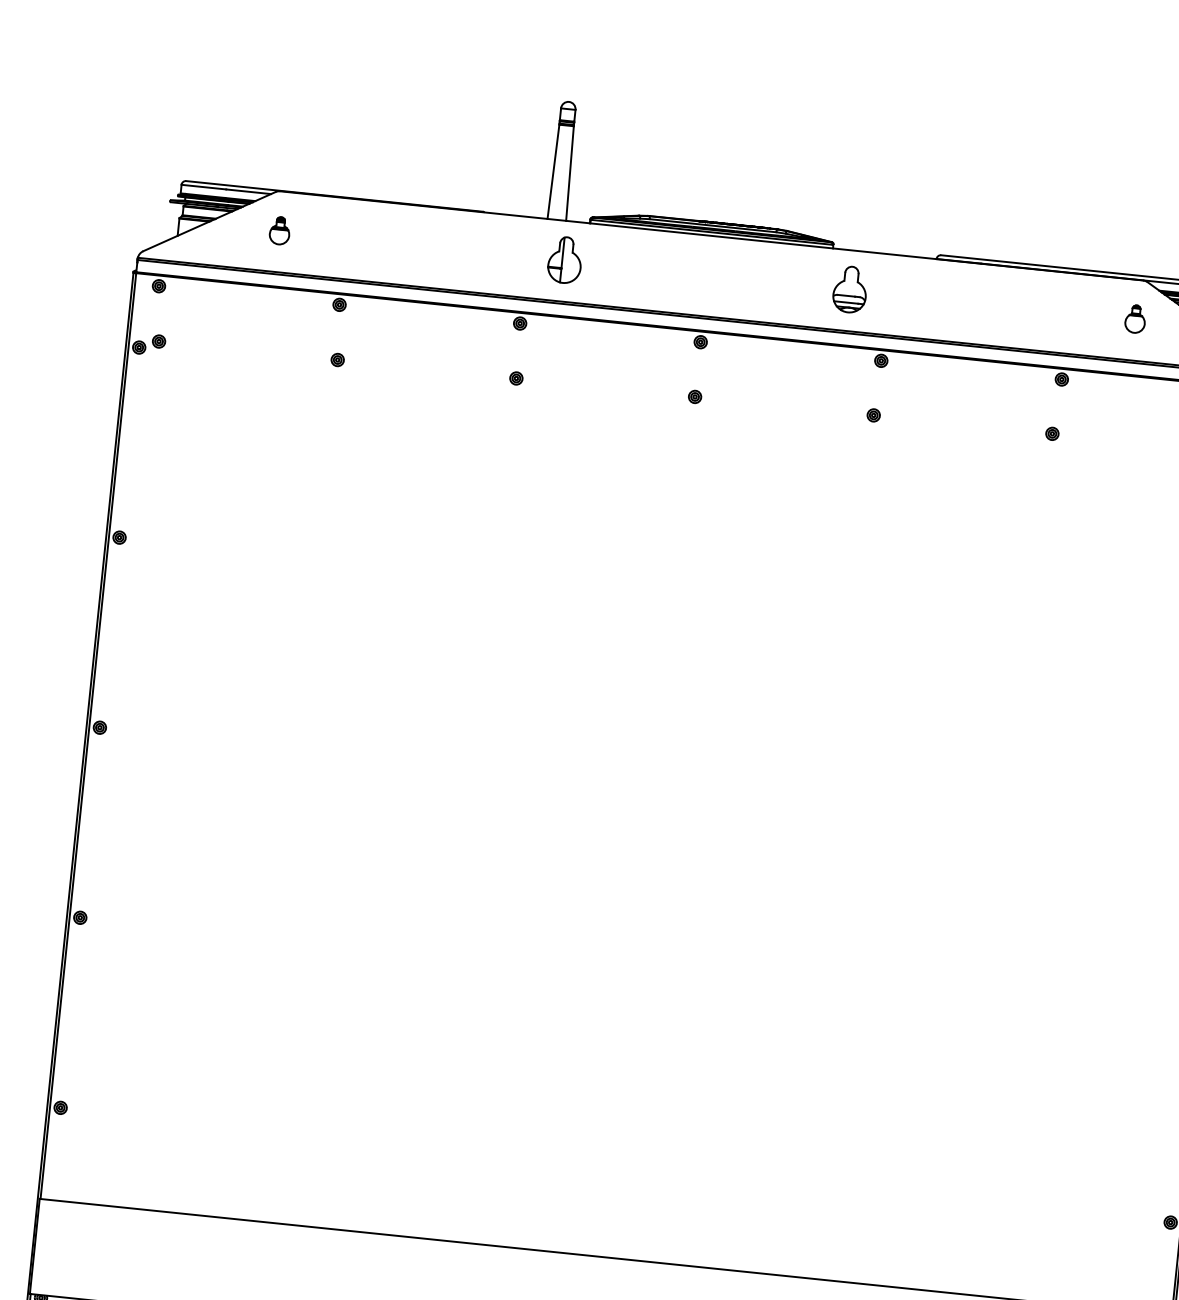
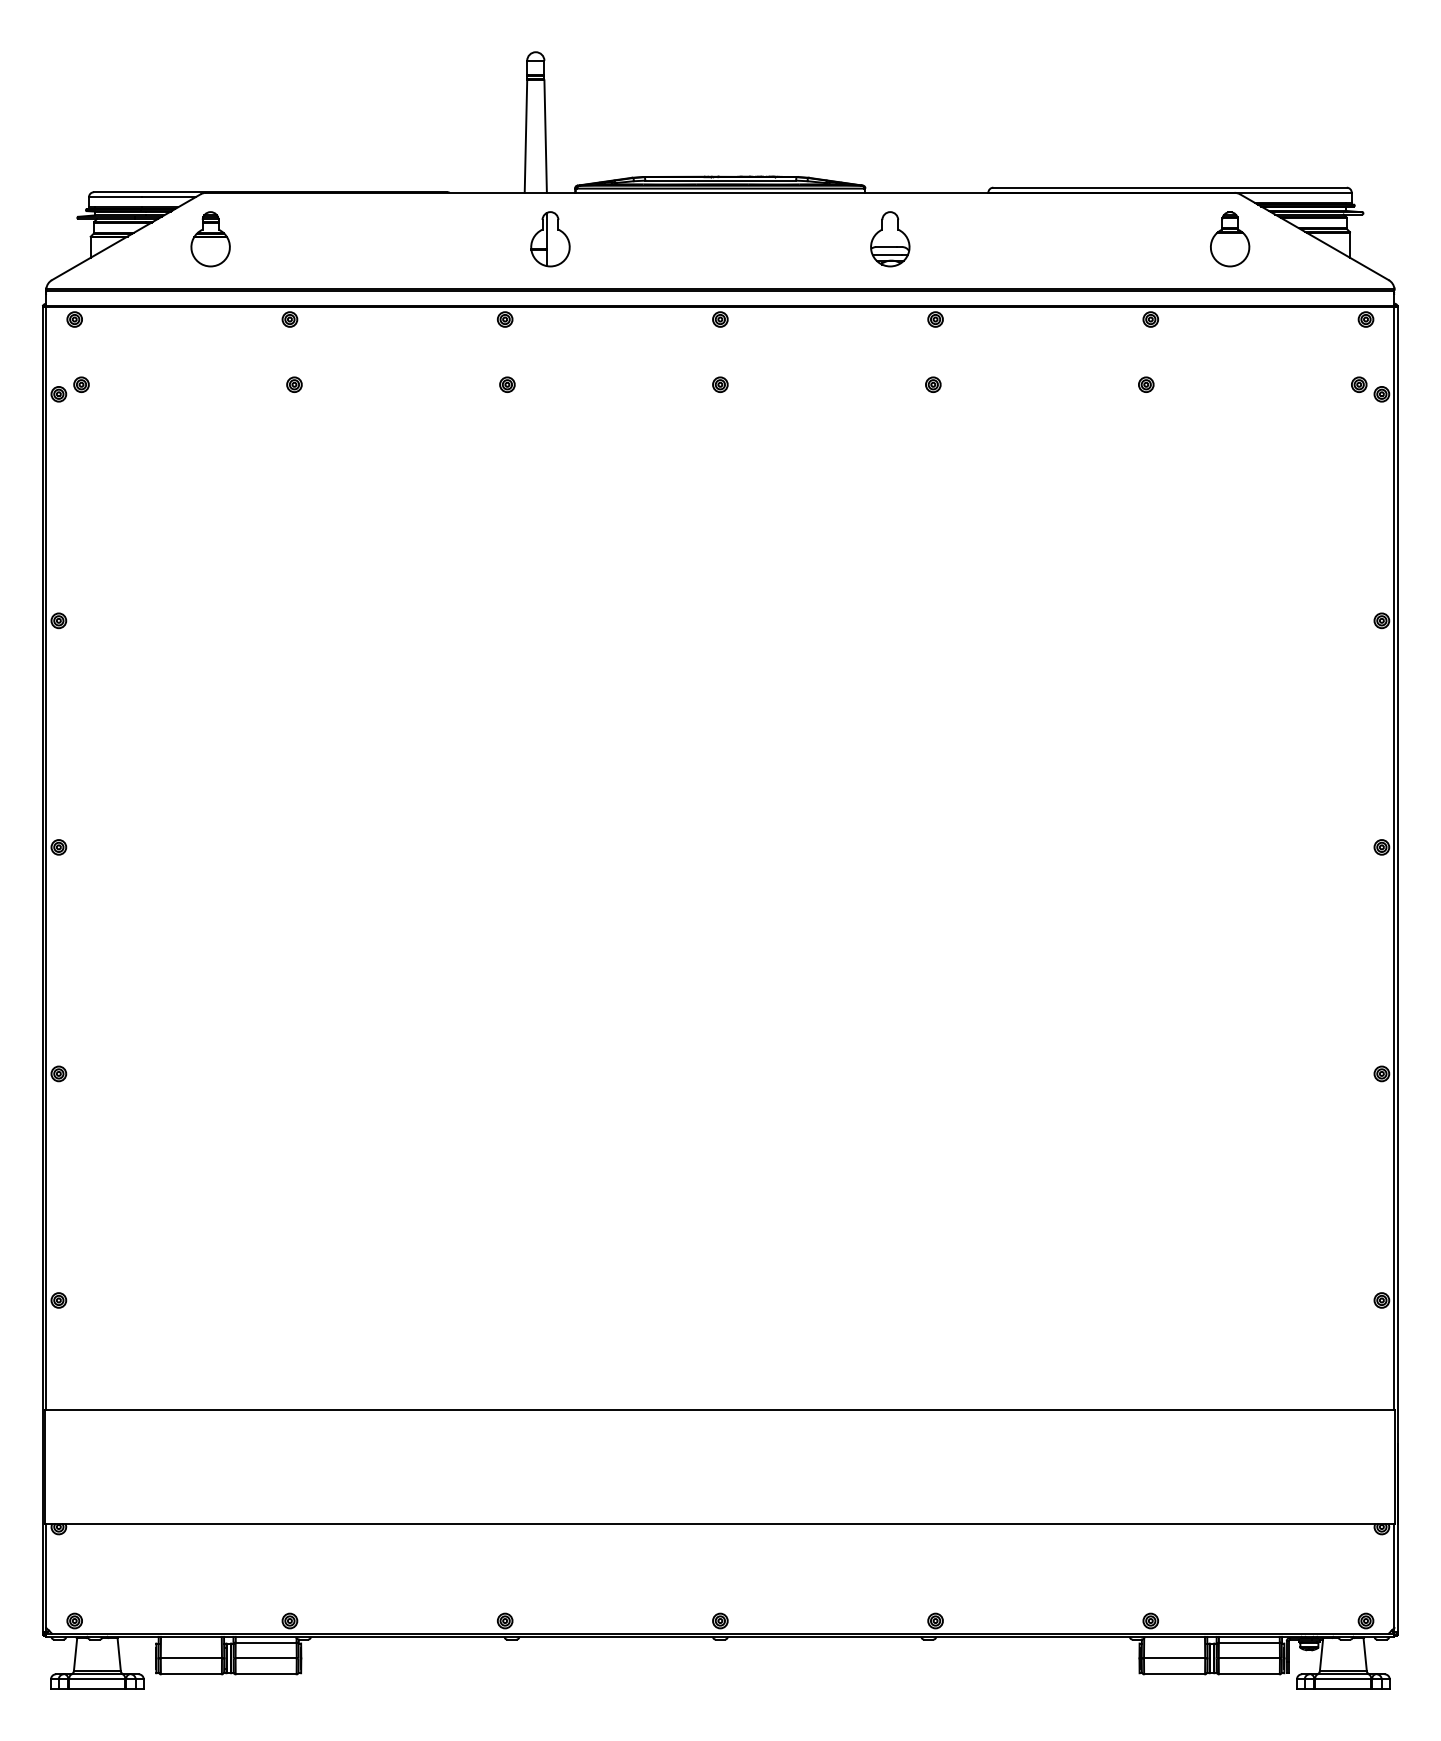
part: (279, 230) -> (210, 239), size x1.67
part: (1135, 319) -> (1230, 239), size x1.67

